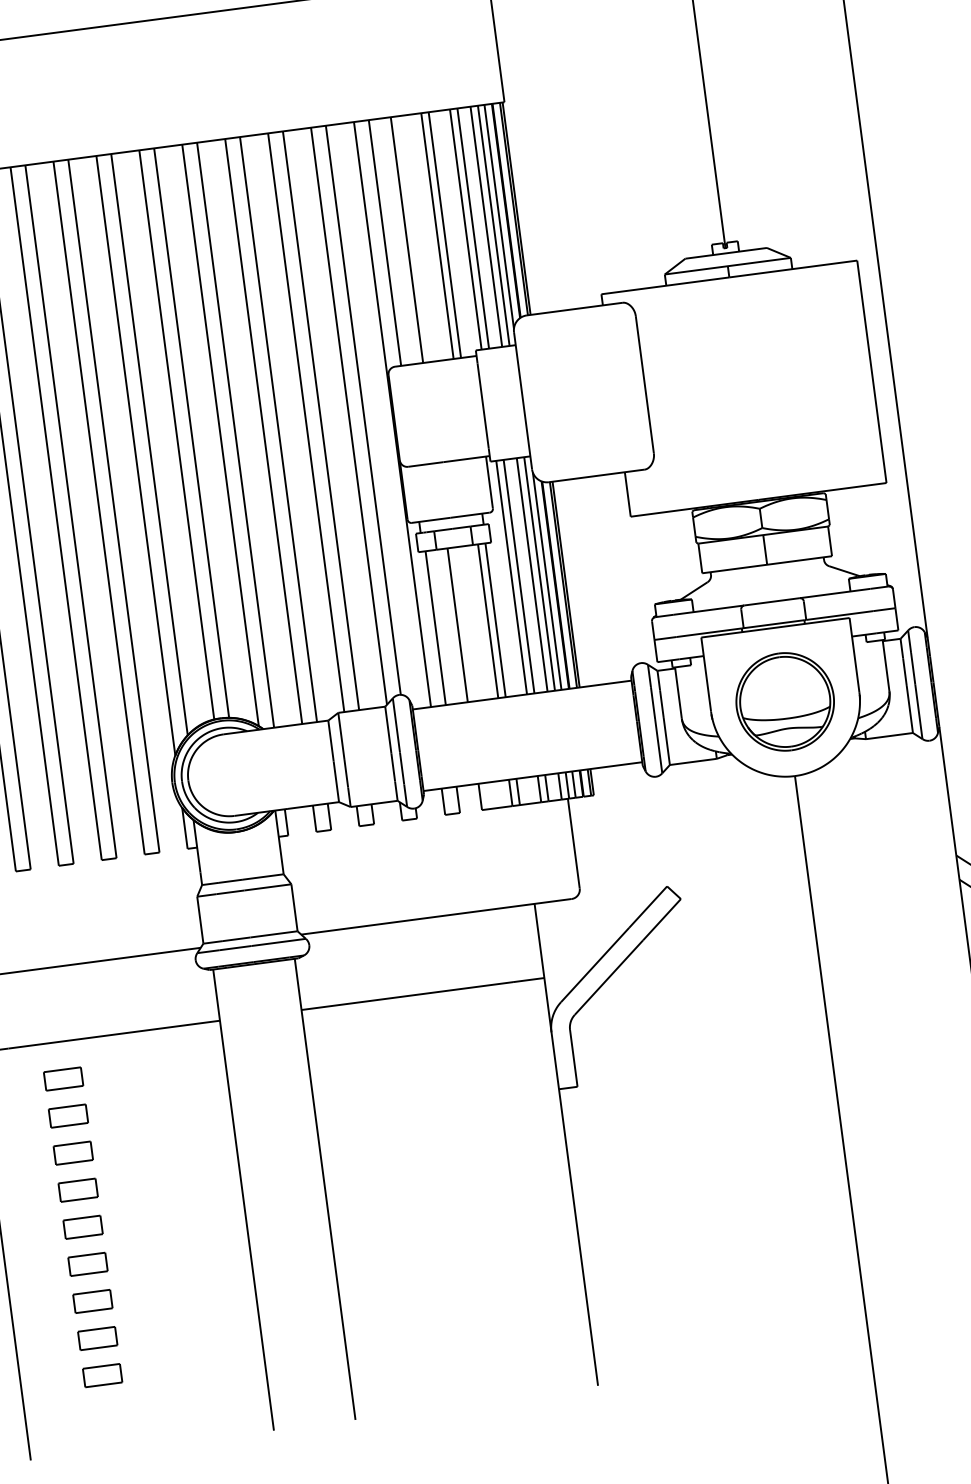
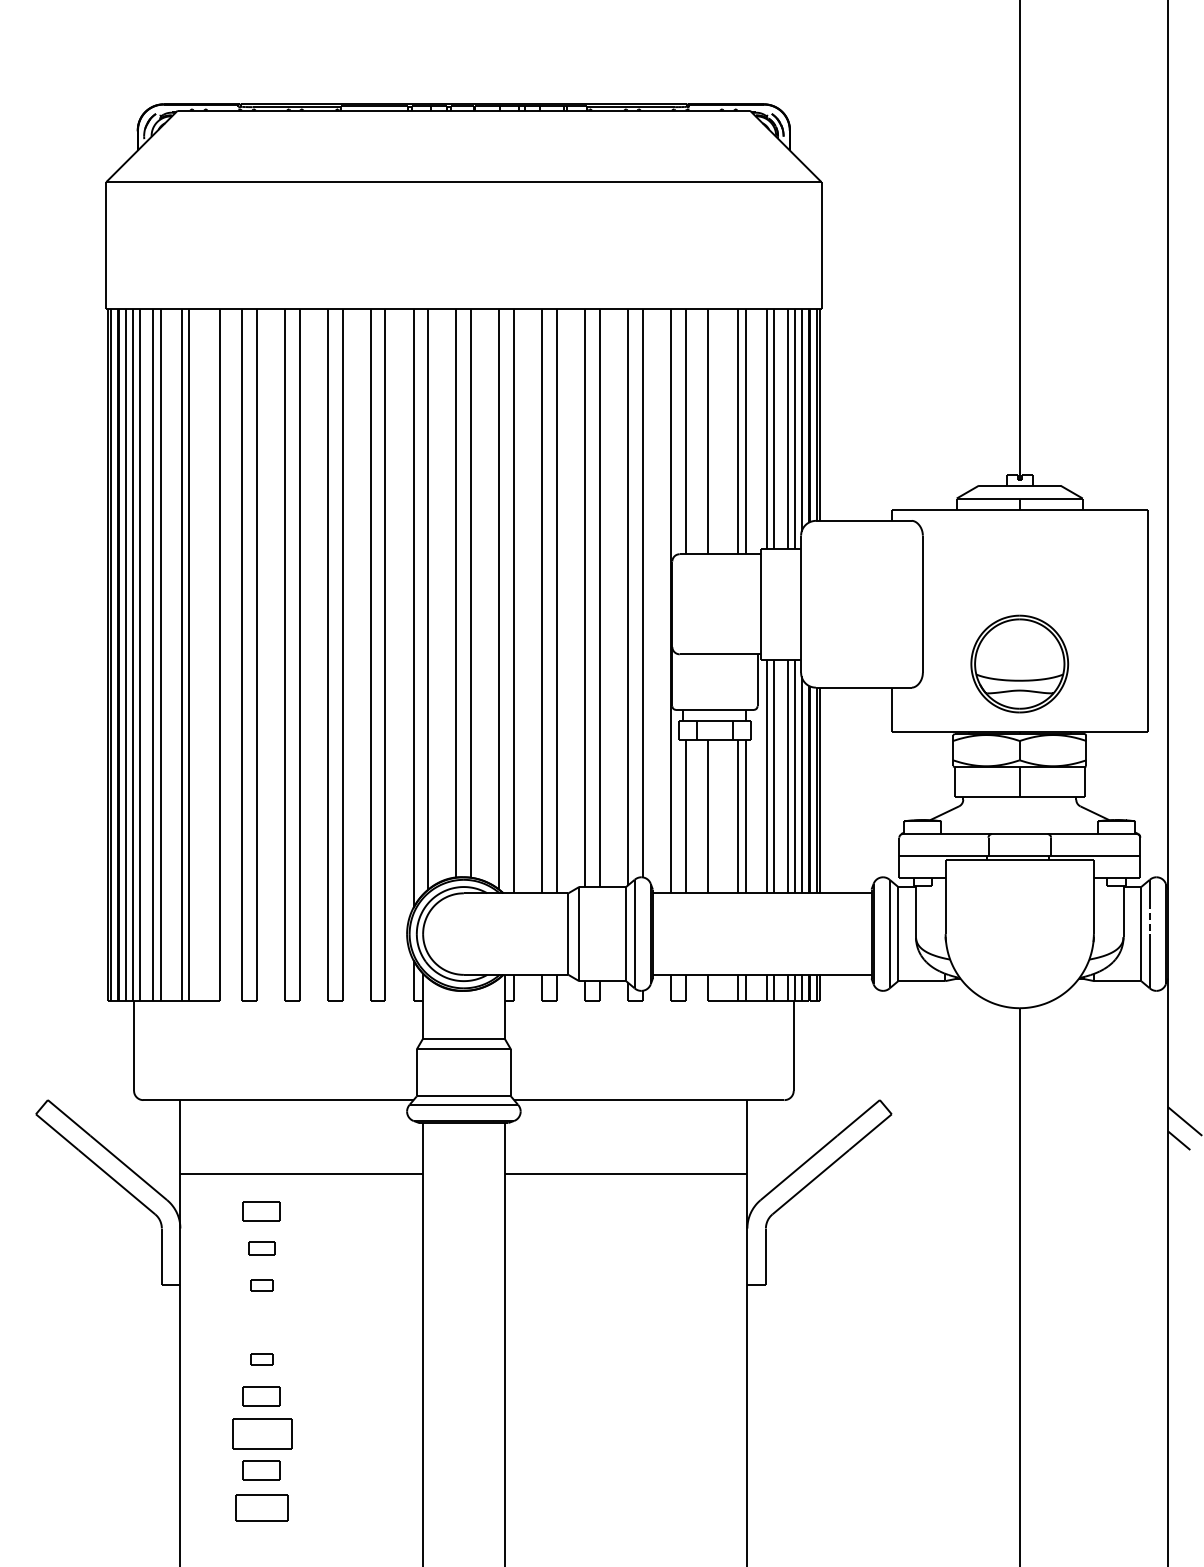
line: (912, 669) -> (1149, 918), solid -> dashed
part: (784, 701) -> (1019, 663), moved
part: (68, 1116) -> (261, 1248), size x0.7
part: (72, 1153) -> (261, 1285), size x0.6
part: (77, 1190) -> (261, 1322), removed
part: (82, 1227) -> (261, 1359), size x0.6
part: (92, 1301) -> (261, 1433), size x1.6
part: (102, 1375) -> (261, 1507), size x1.4

